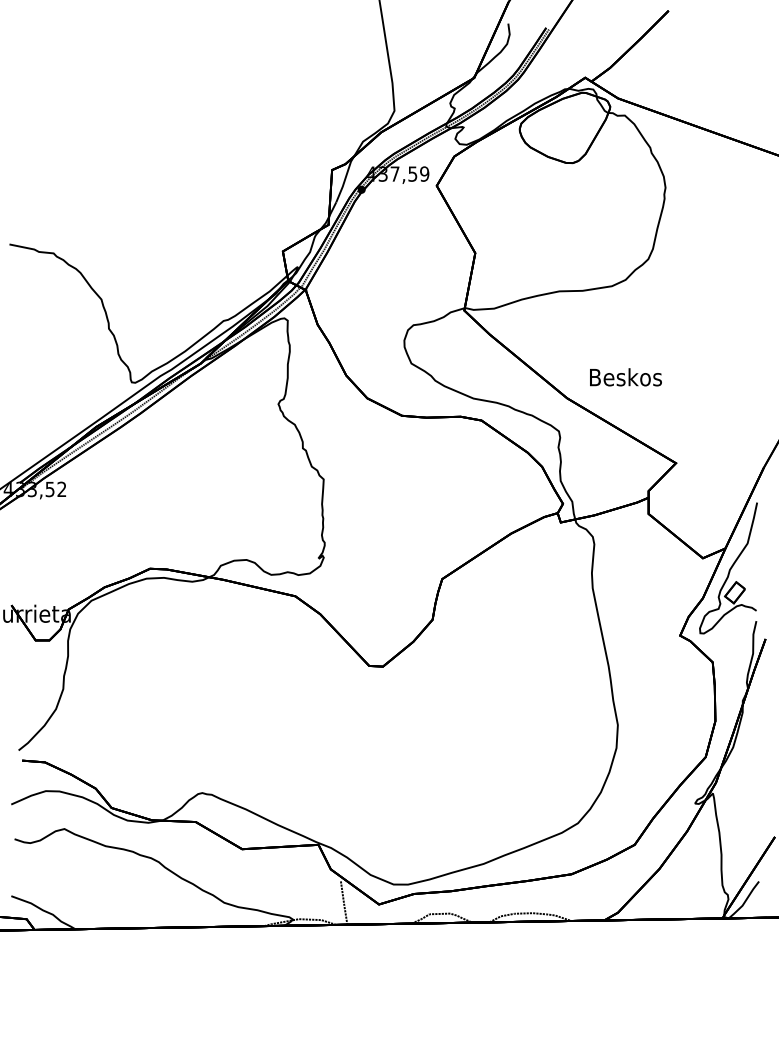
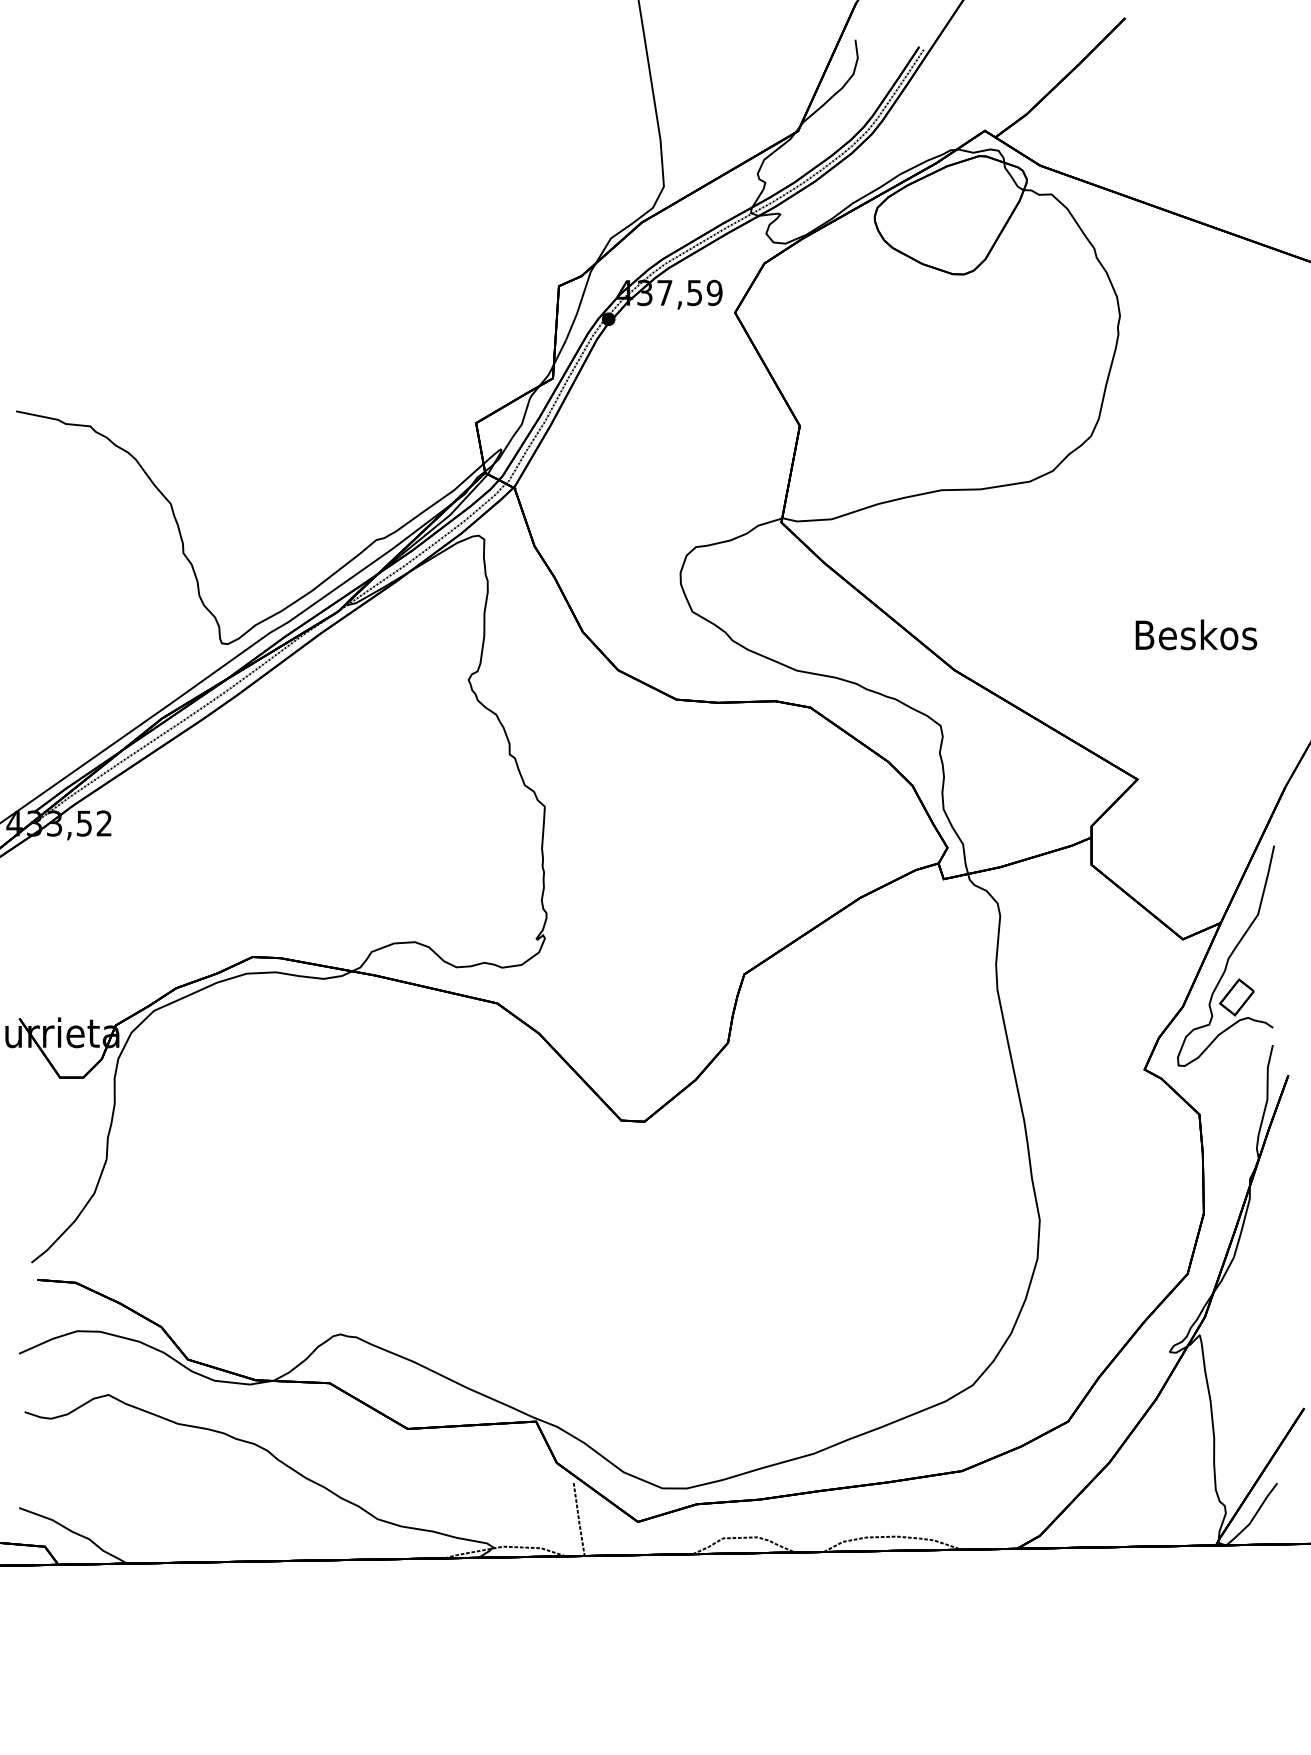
text: (625, 377) -> (1195, 635), moved

